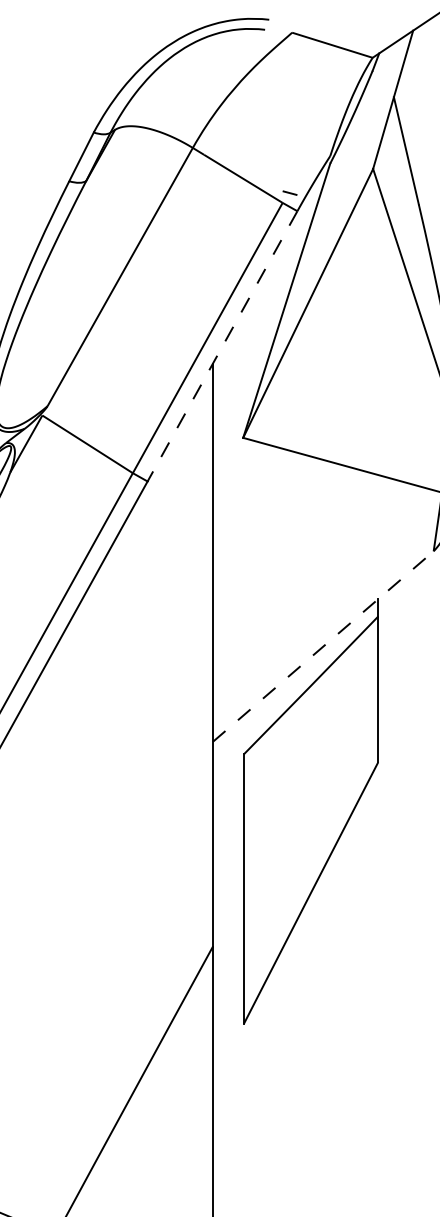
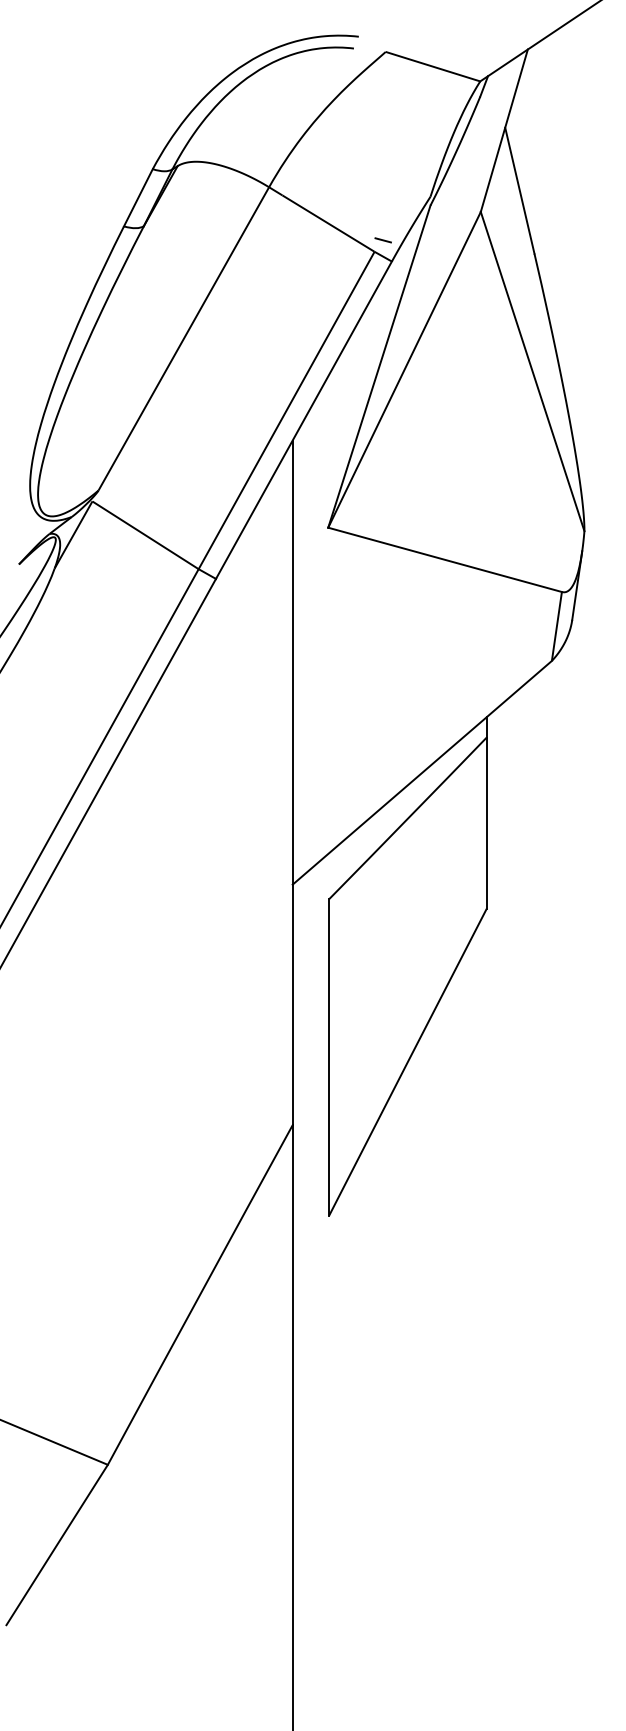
line: (222, 346) -> (303, 420), dashed -> solid
line: (323, 646) -> (422, 772), dashed -> solid

